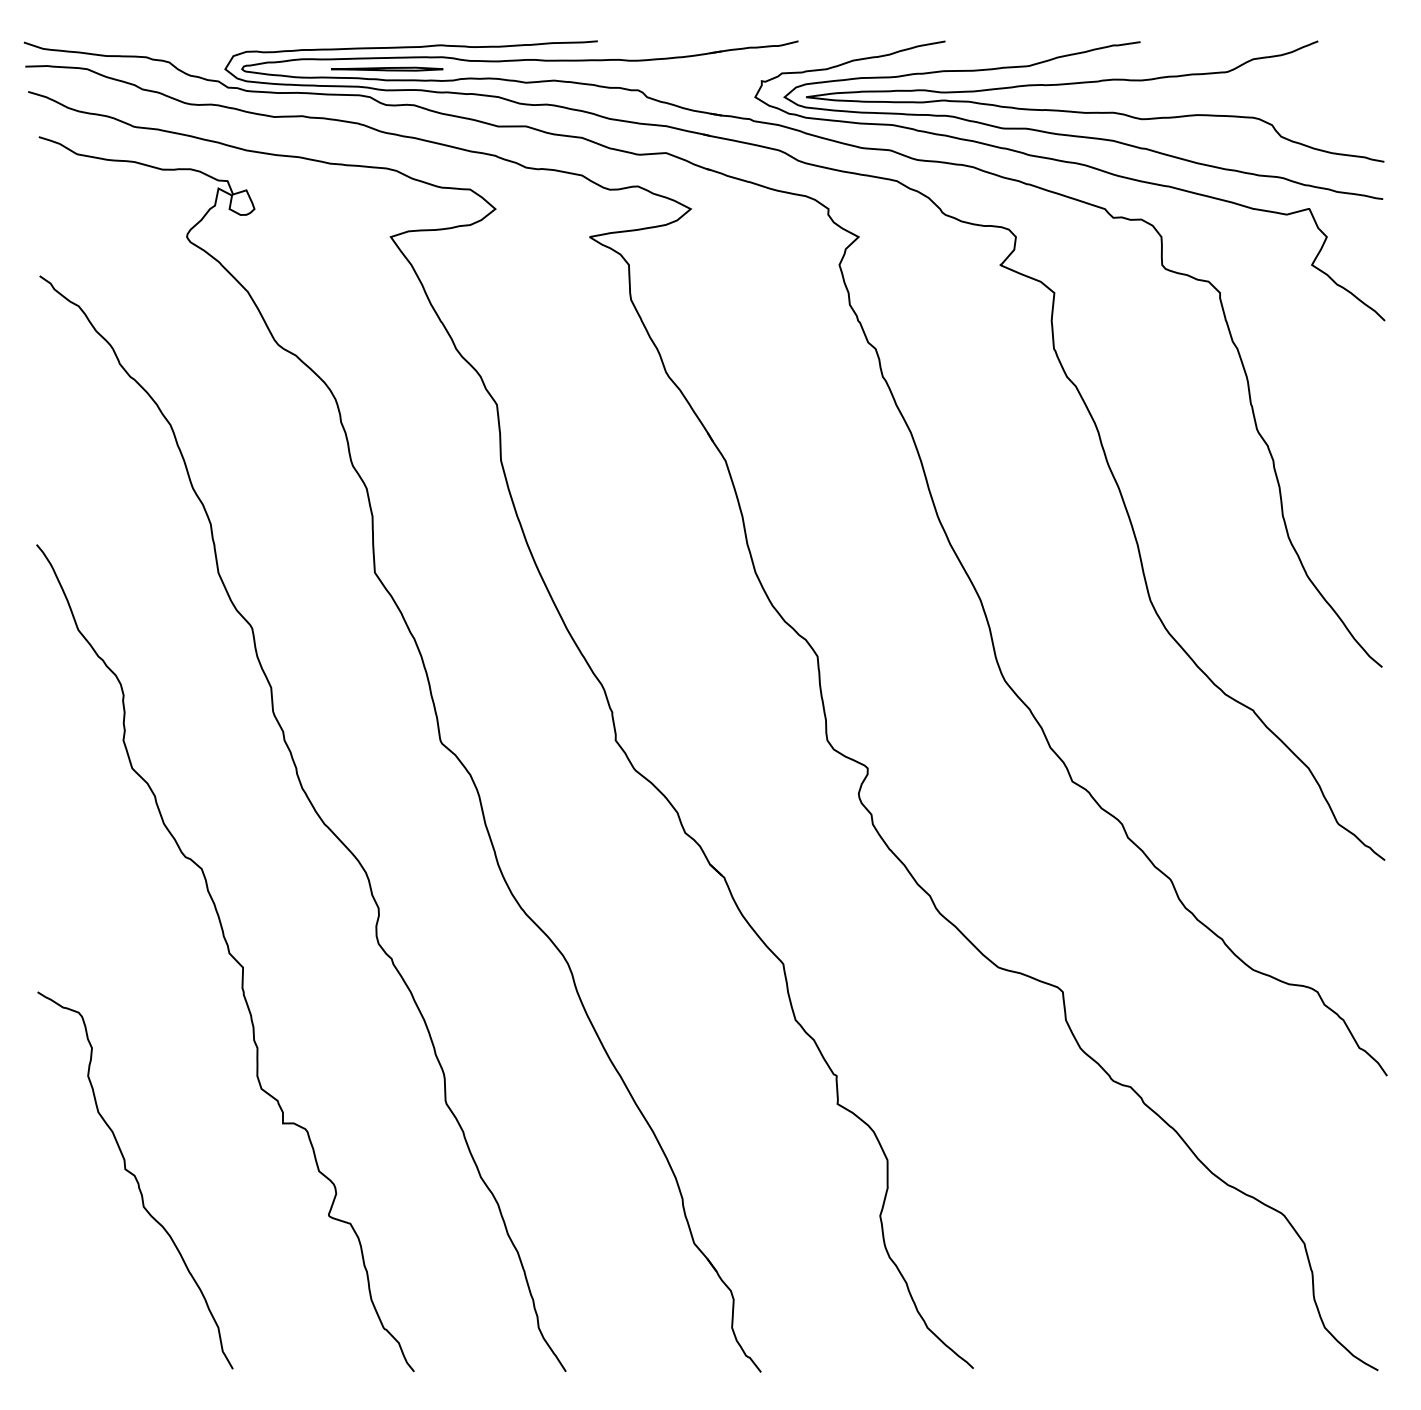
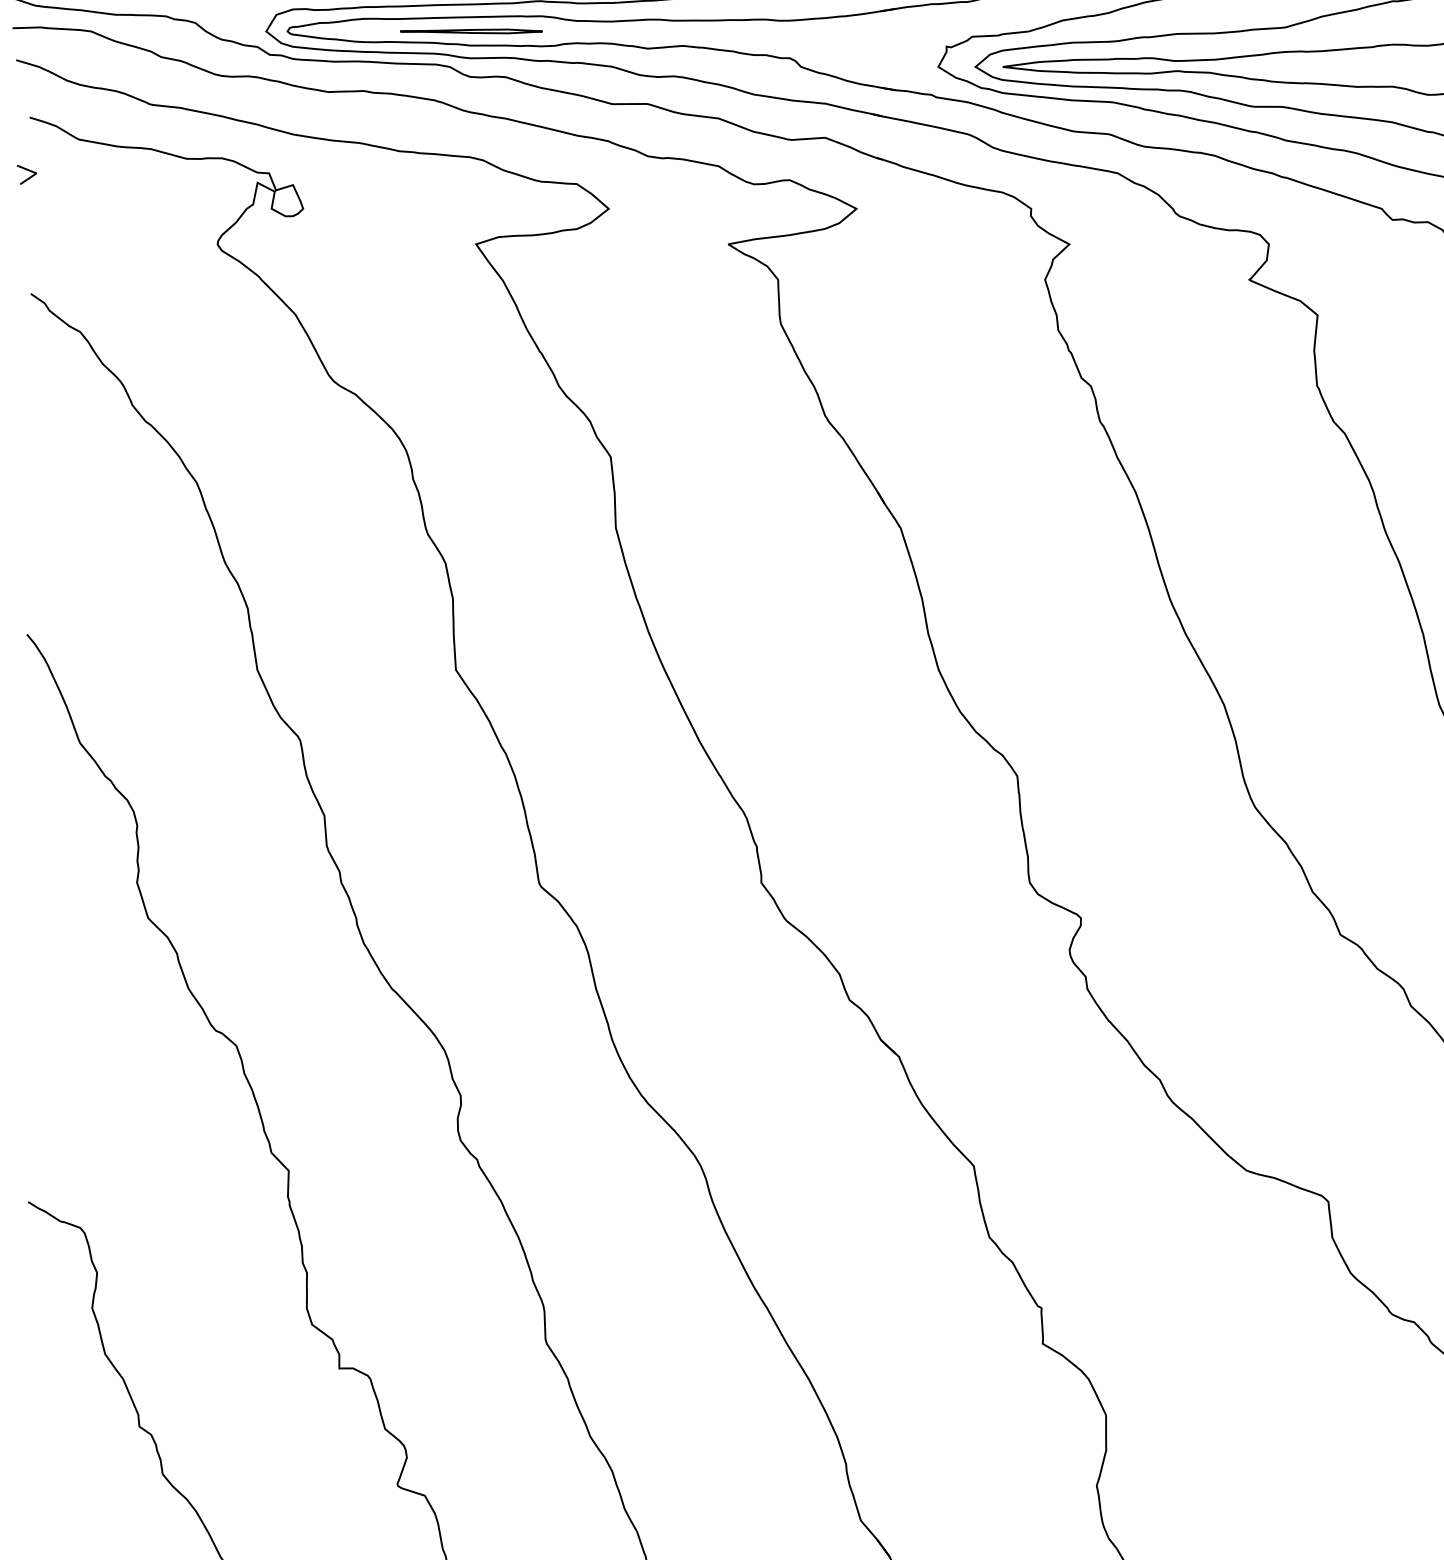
line: (38, 183) -> (29, 176), added

